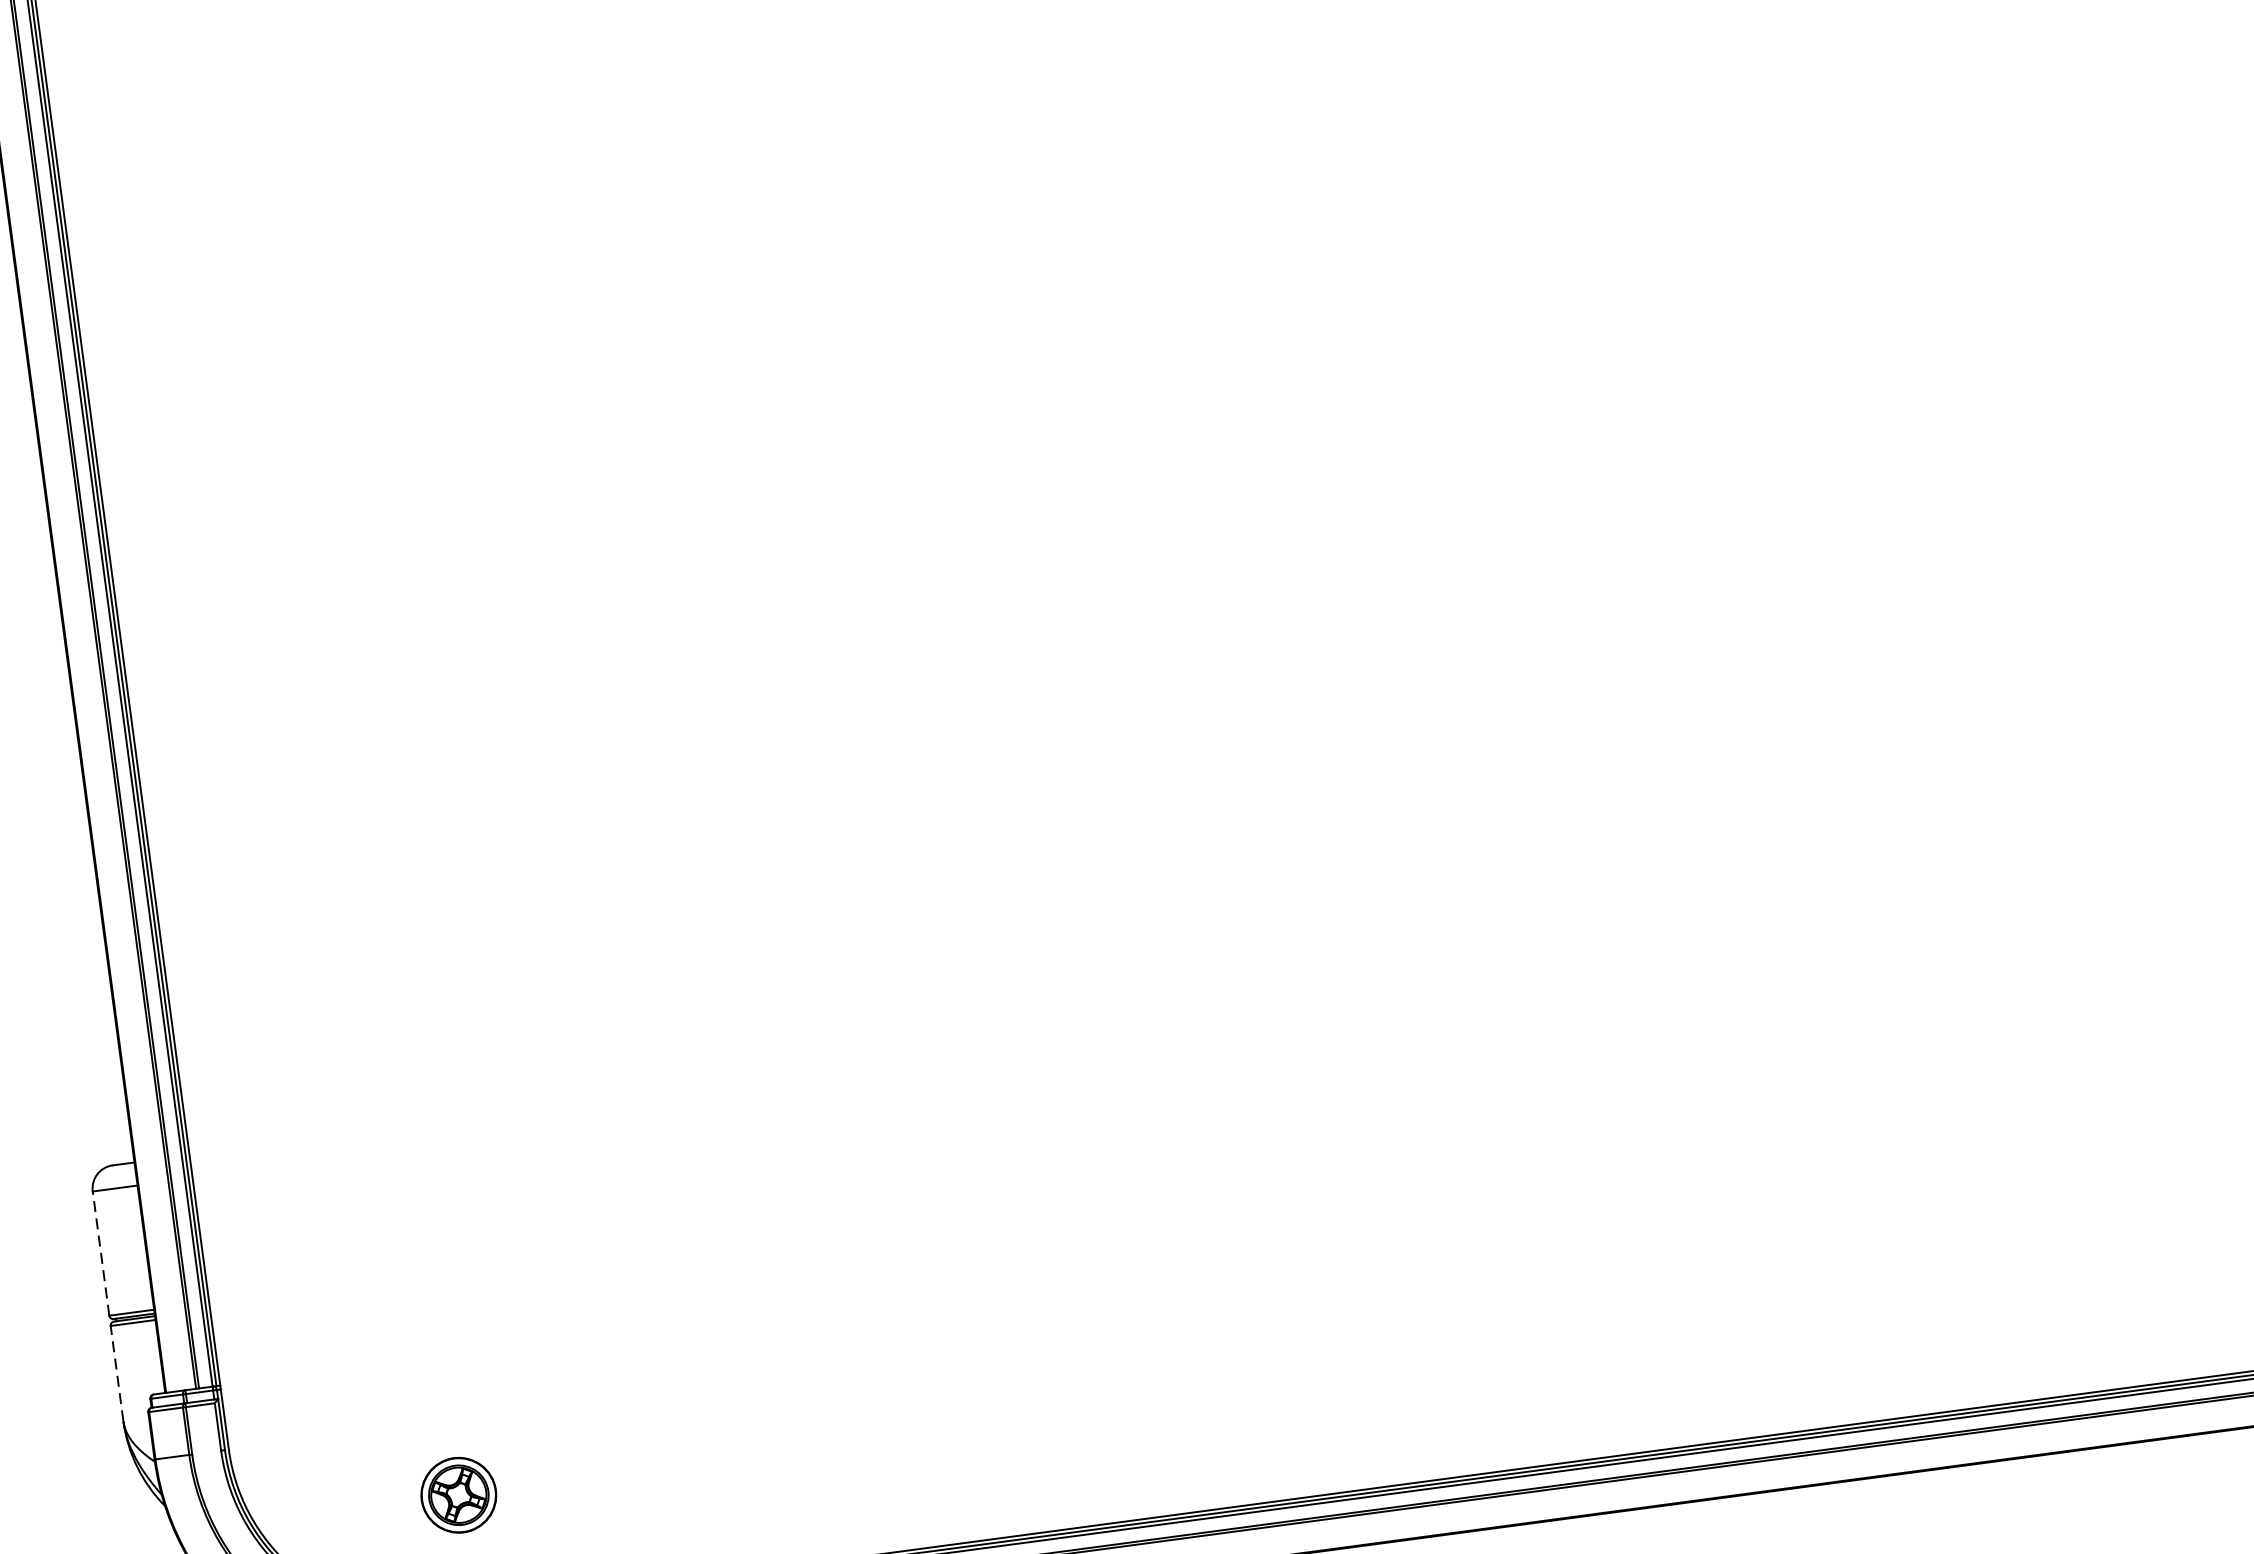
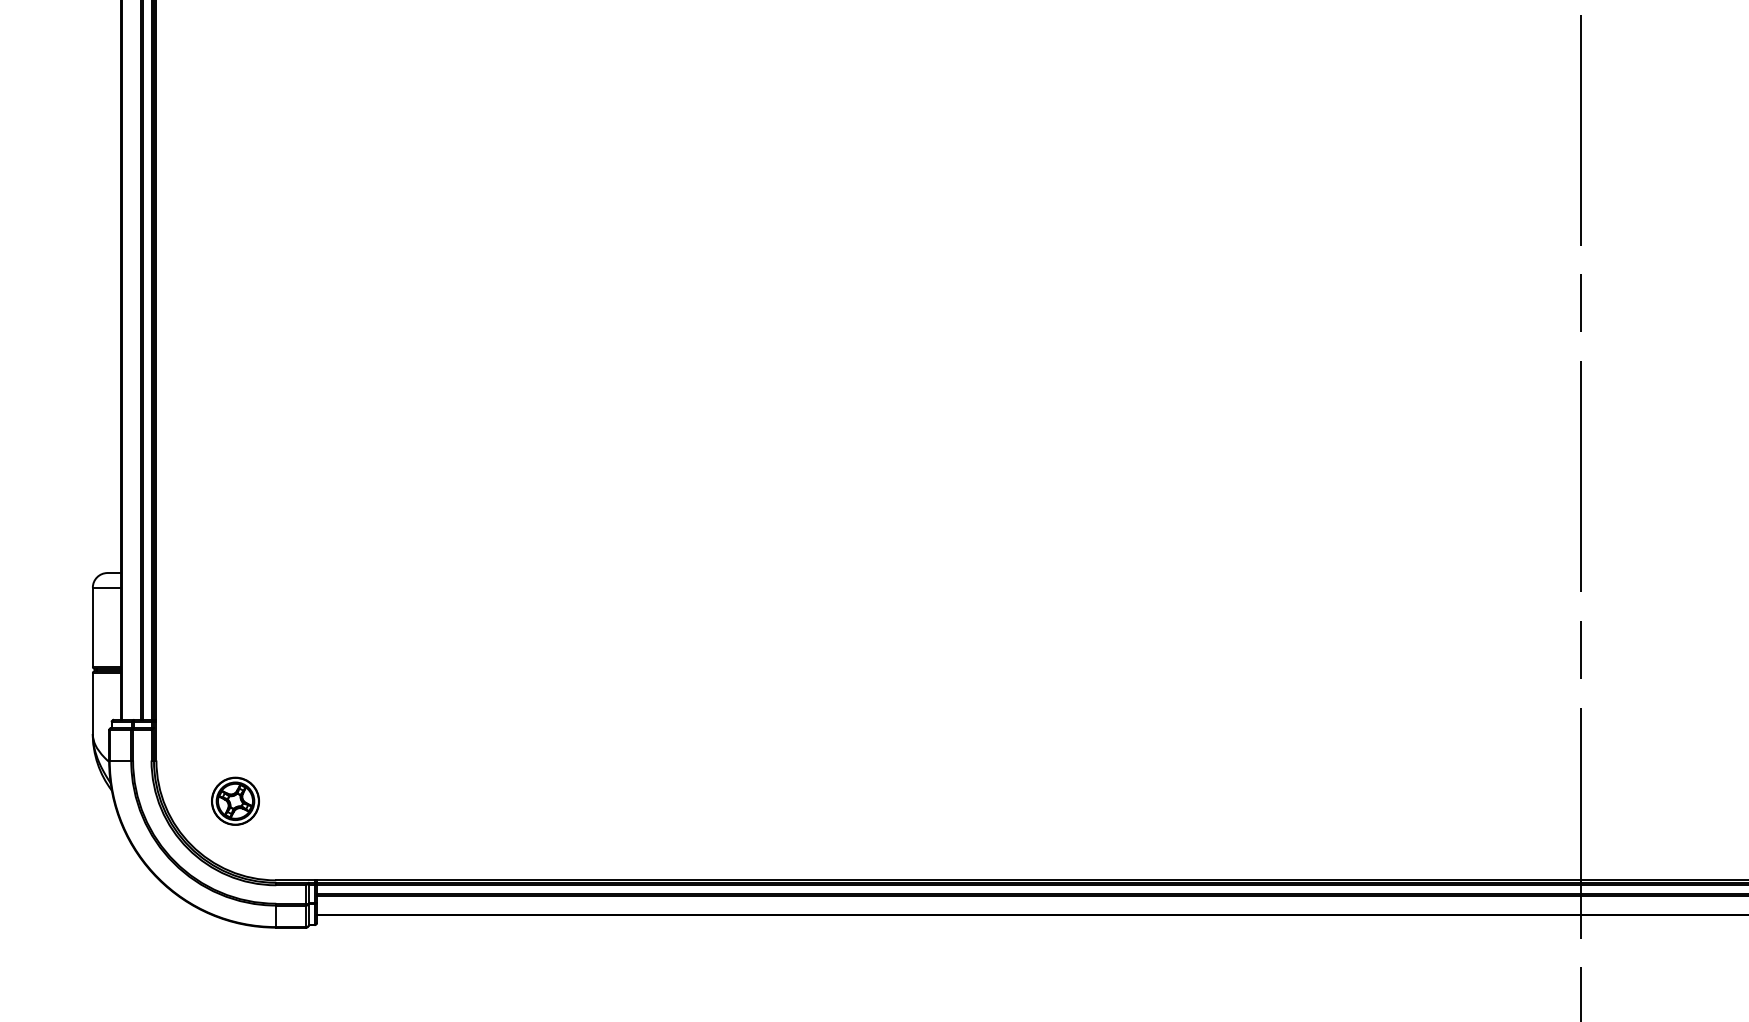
line: (100, 1254) -> (92, 627), dashed -> solid
line: (116, 1373) -> (92, 703), dashed -> solid
part: (458, 1494) -> (235, 800), moved

